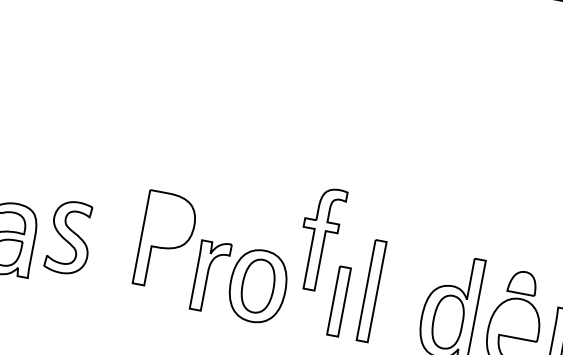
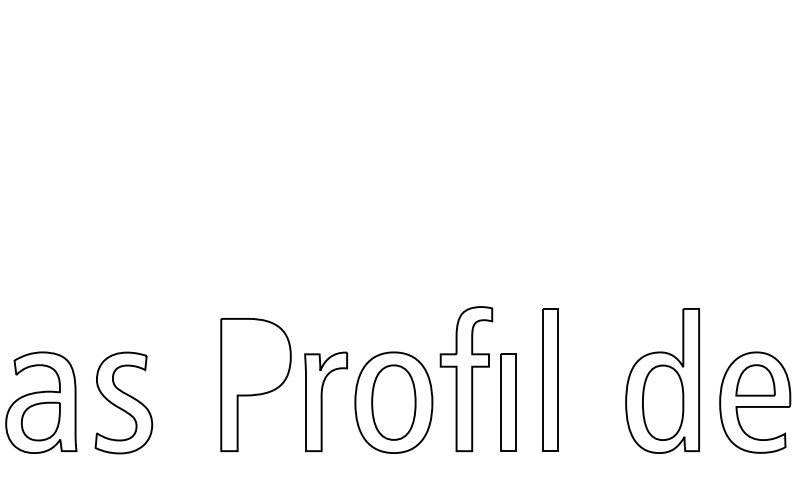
part: (69, 237) -> (123, 402), moved
part: (320, 239) -> (466, 379), moved
part: (165, 241) -> (255, 385), moved
part: (522, 282) -> (755, 380), moved

